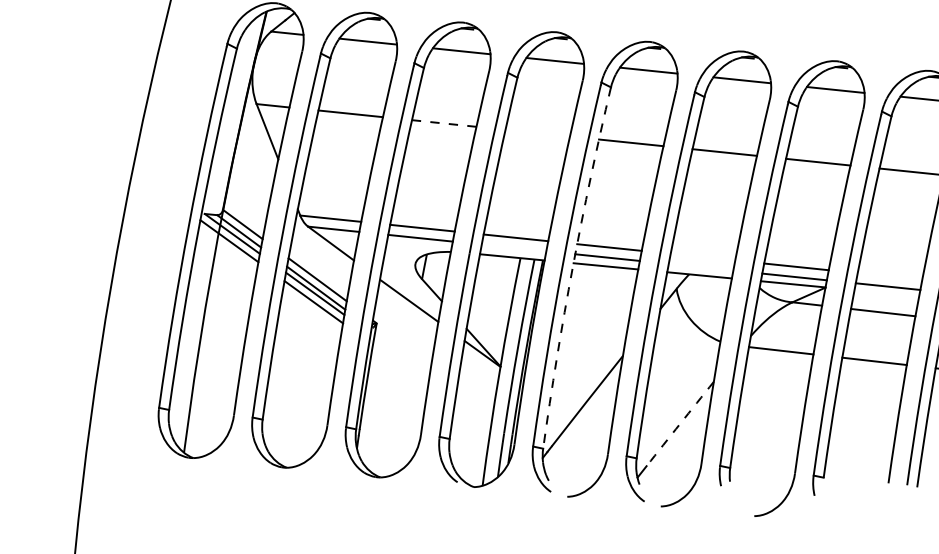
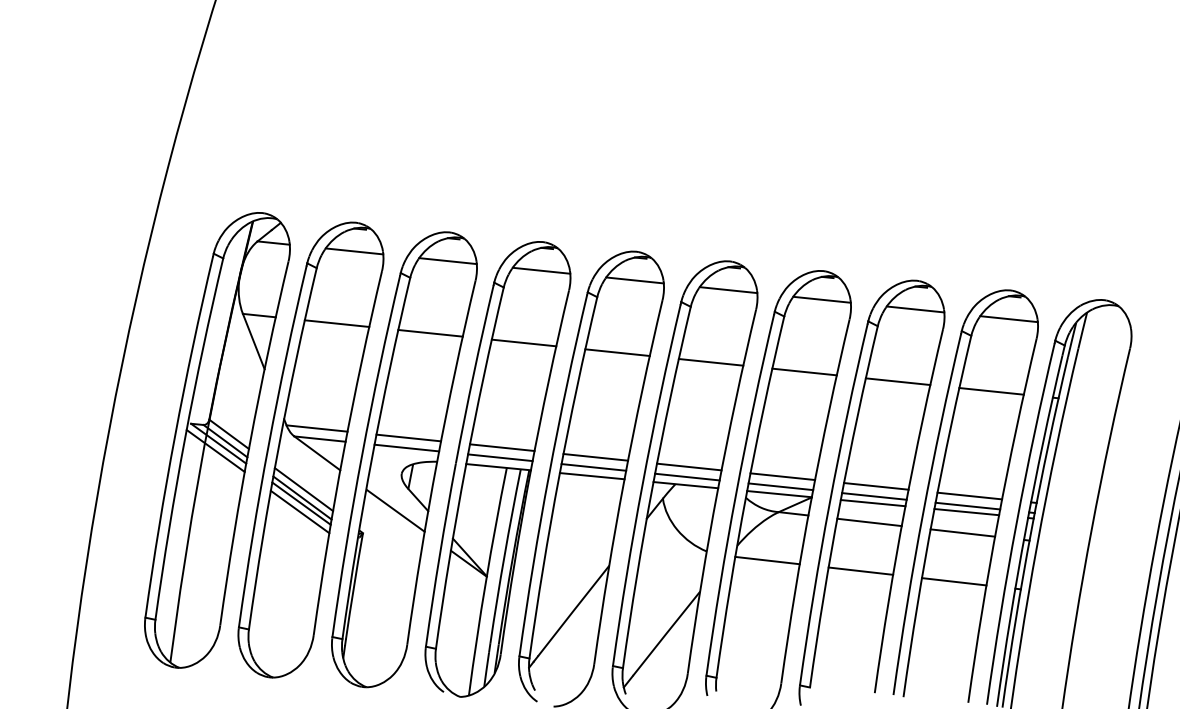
line: (444, 123) -> (430, 333), dashed -> solid
line: (537, 132) -> (523, 342), added
line: (514, 247) -> (500, 457), added
line: (703, 256) -> (689, 466), added
line: (701, 266) -> (687, 476), added
arc: (573, 267) -> (559, 477), dashed -> solid
line: (890, 276) -> (876, 486), added
line: (886, 293) -> (872, 503), added
arc: (680, 423) -> (666, 633), dashed -> solid

